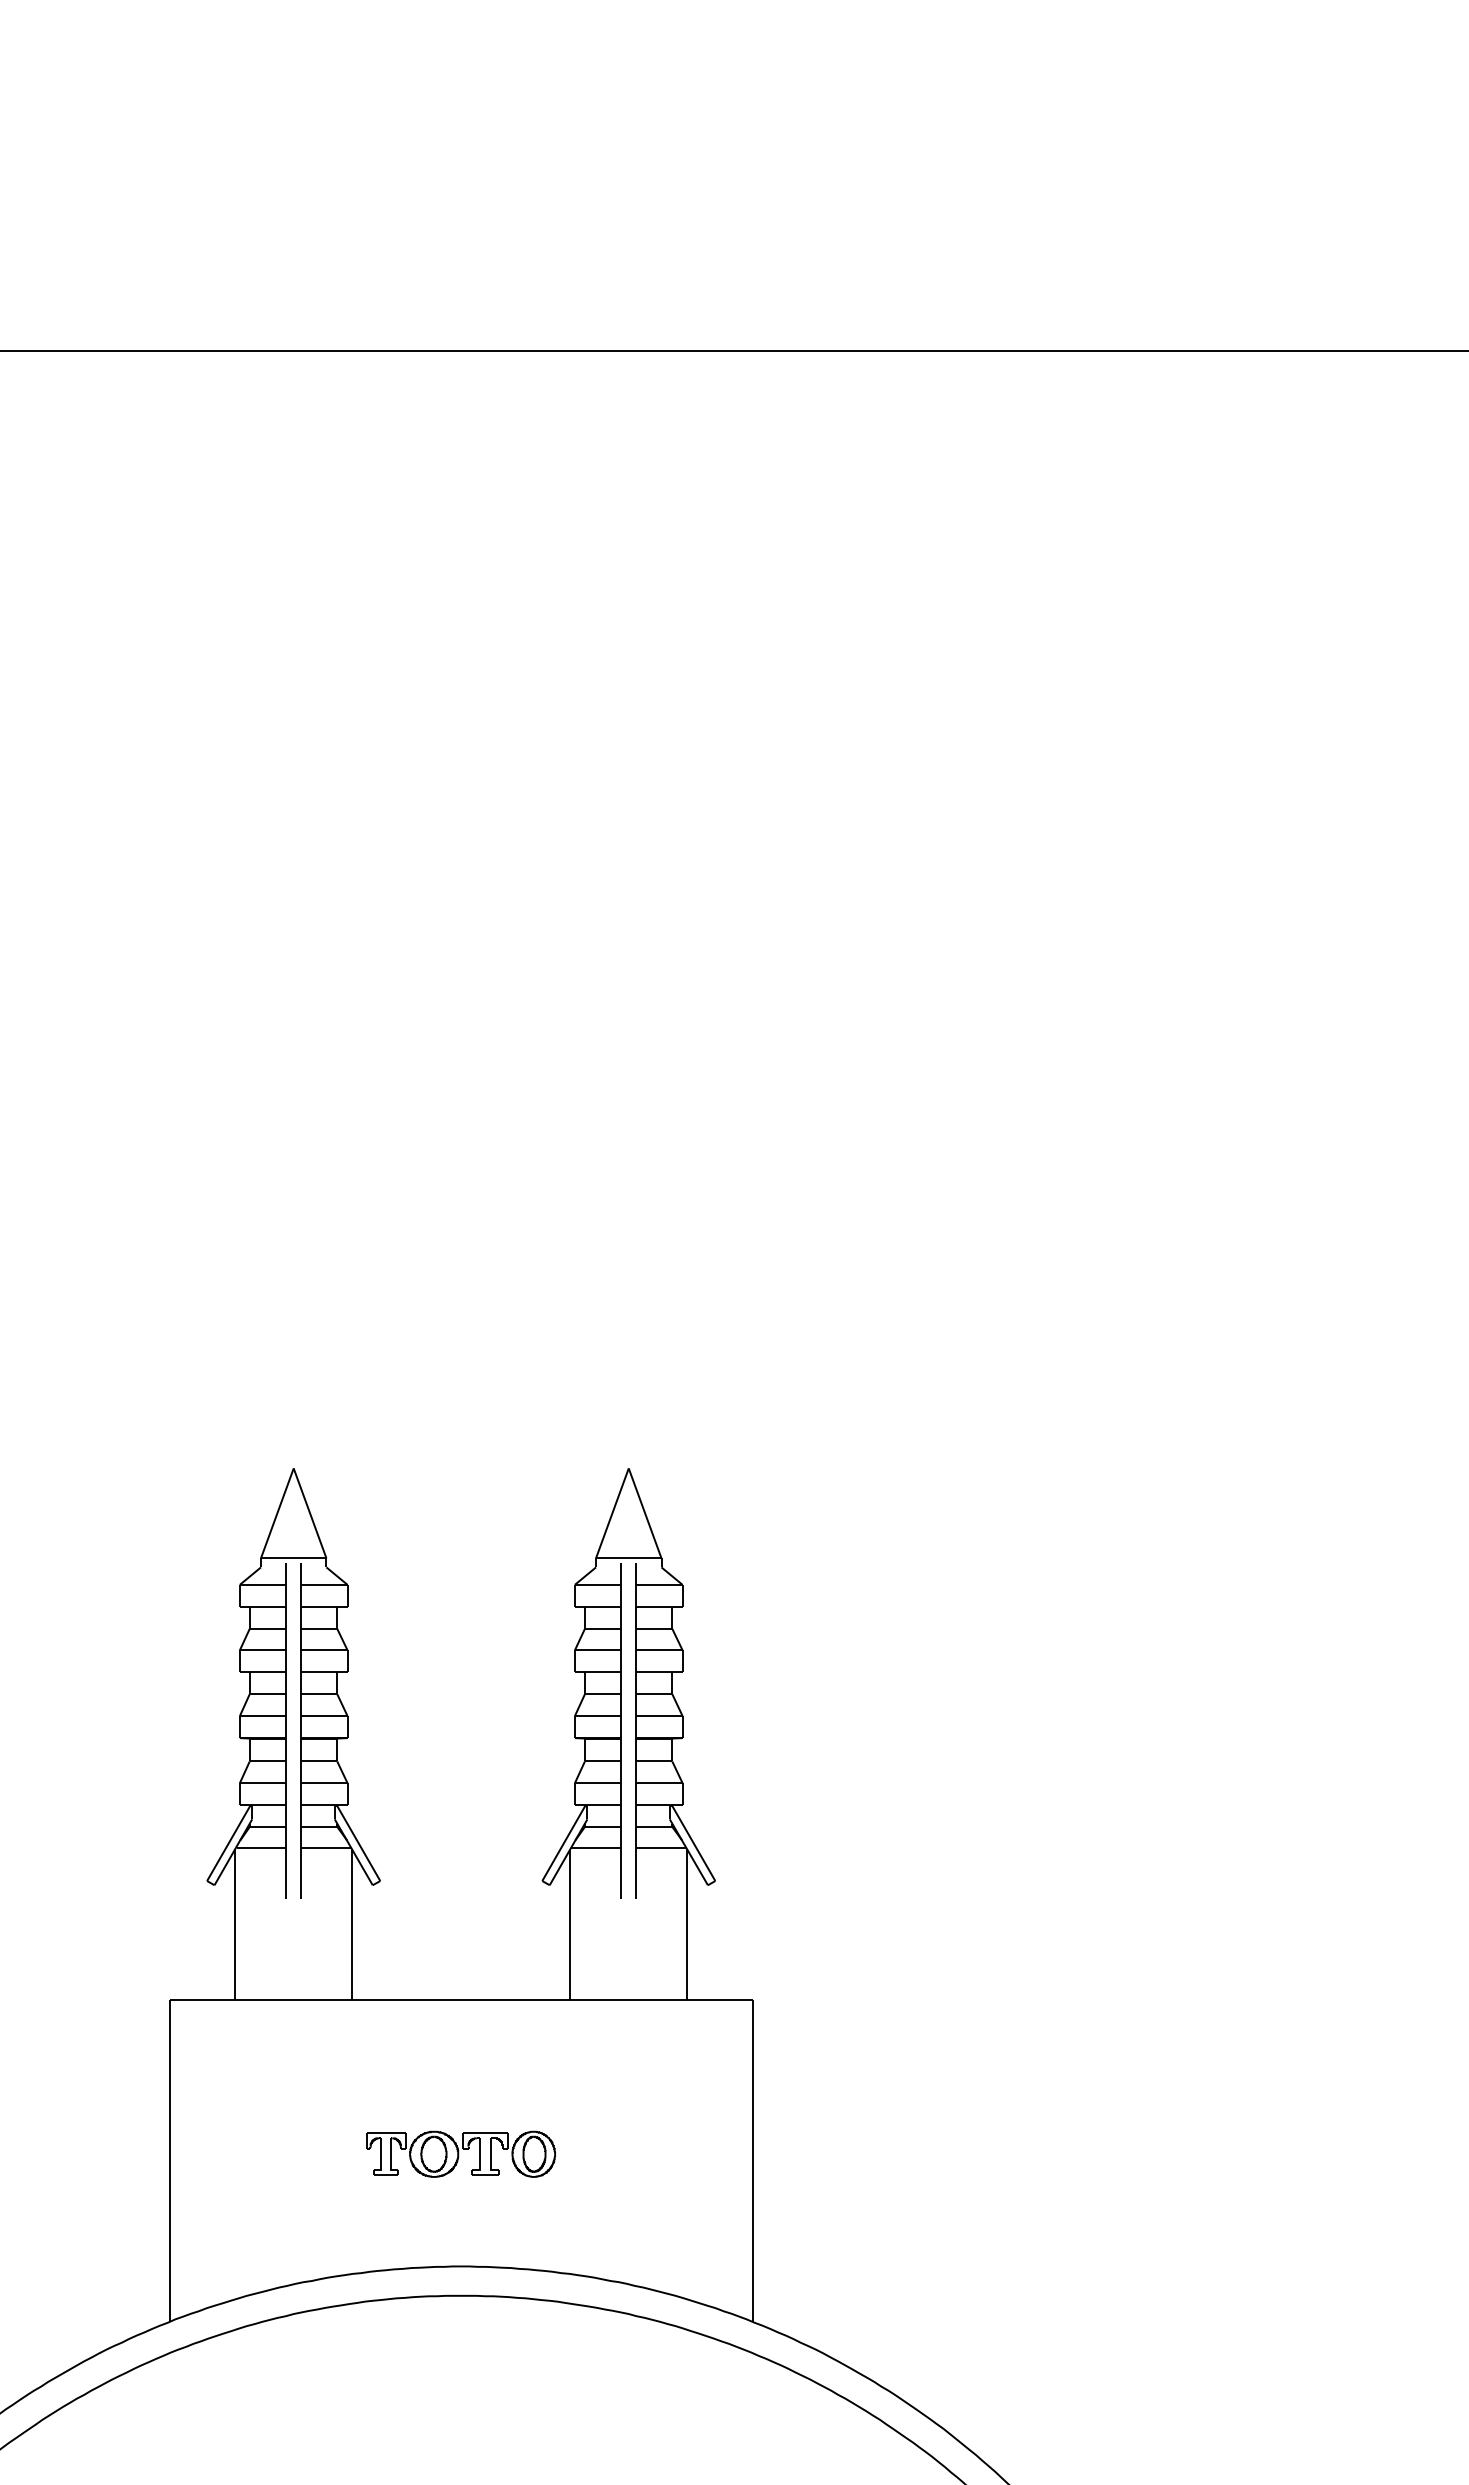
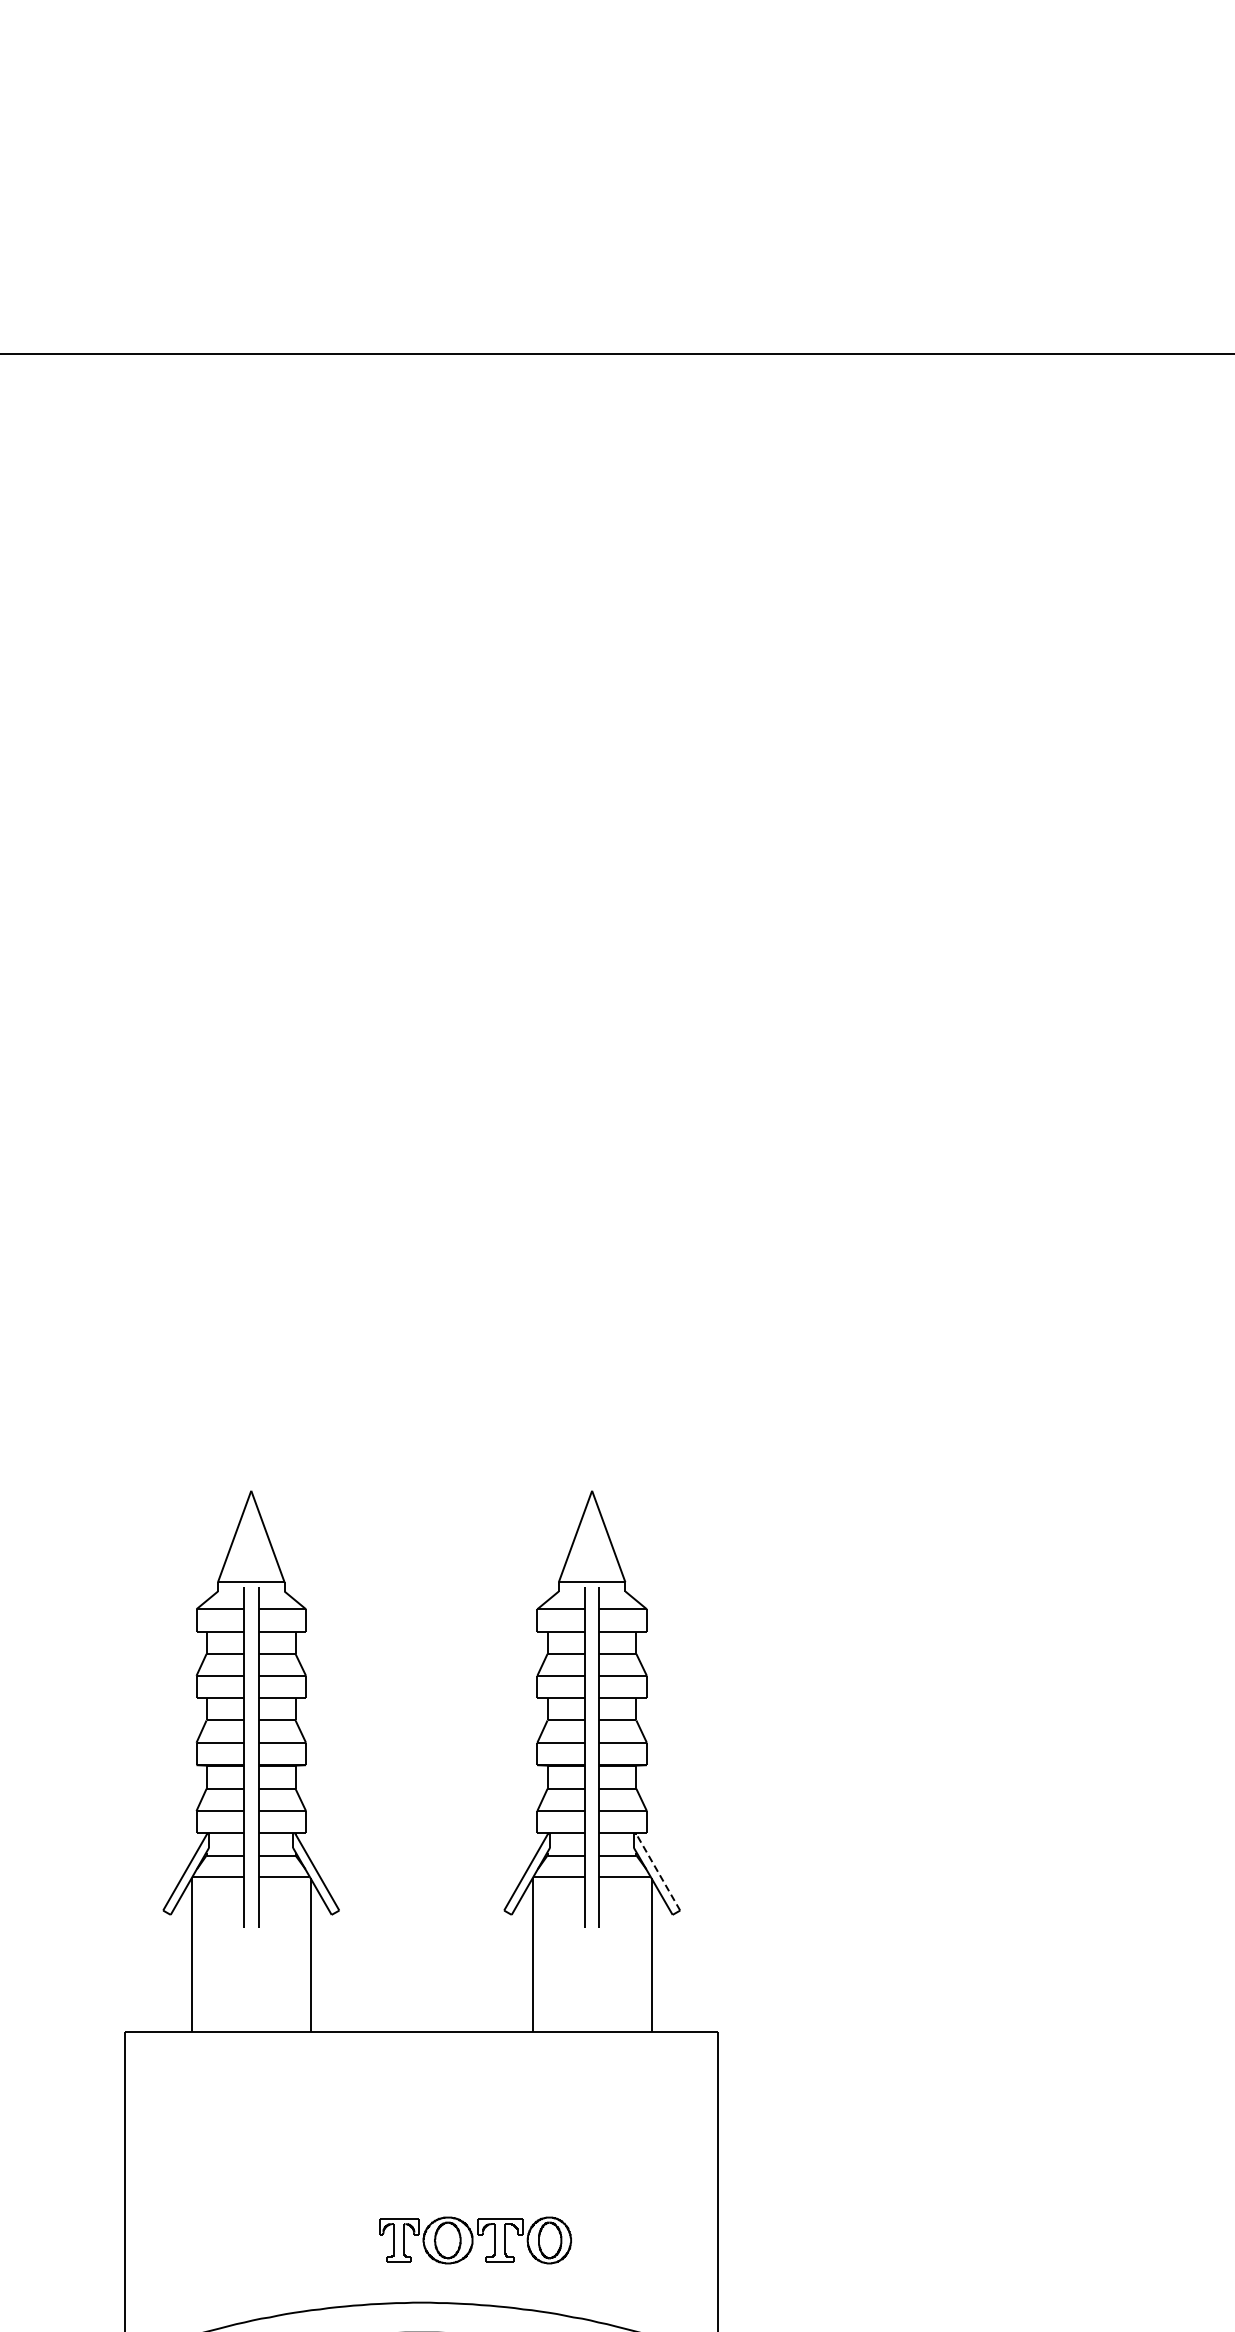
line: (693, 1843) -> (657, 1872), solid -> dashed
part: (460, 2153) -> (474, 2239), moved

